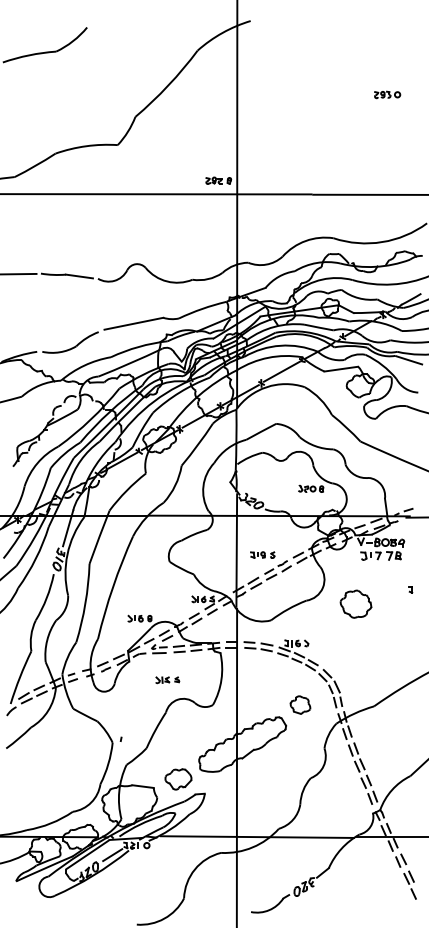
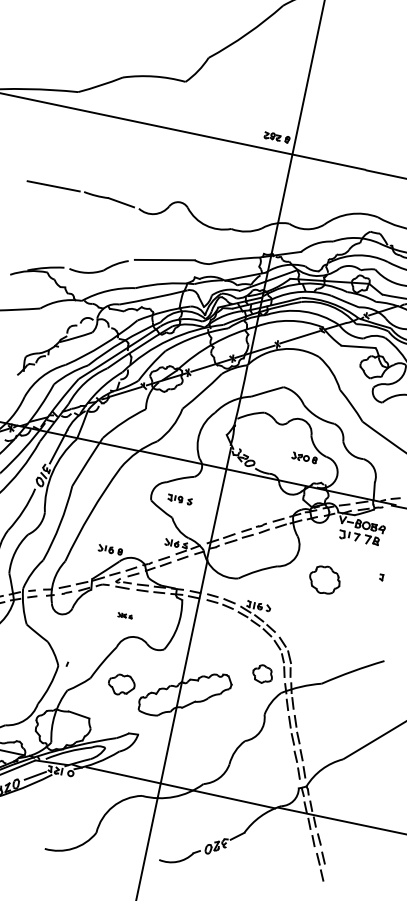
part: (262, 554) -> (179, 498), moved
part: (167, 680) -> (124, 616), size x0.6
part: (300, 704) -> (262, 673), moved
part: (178, 779) -> (121, 684), moved

